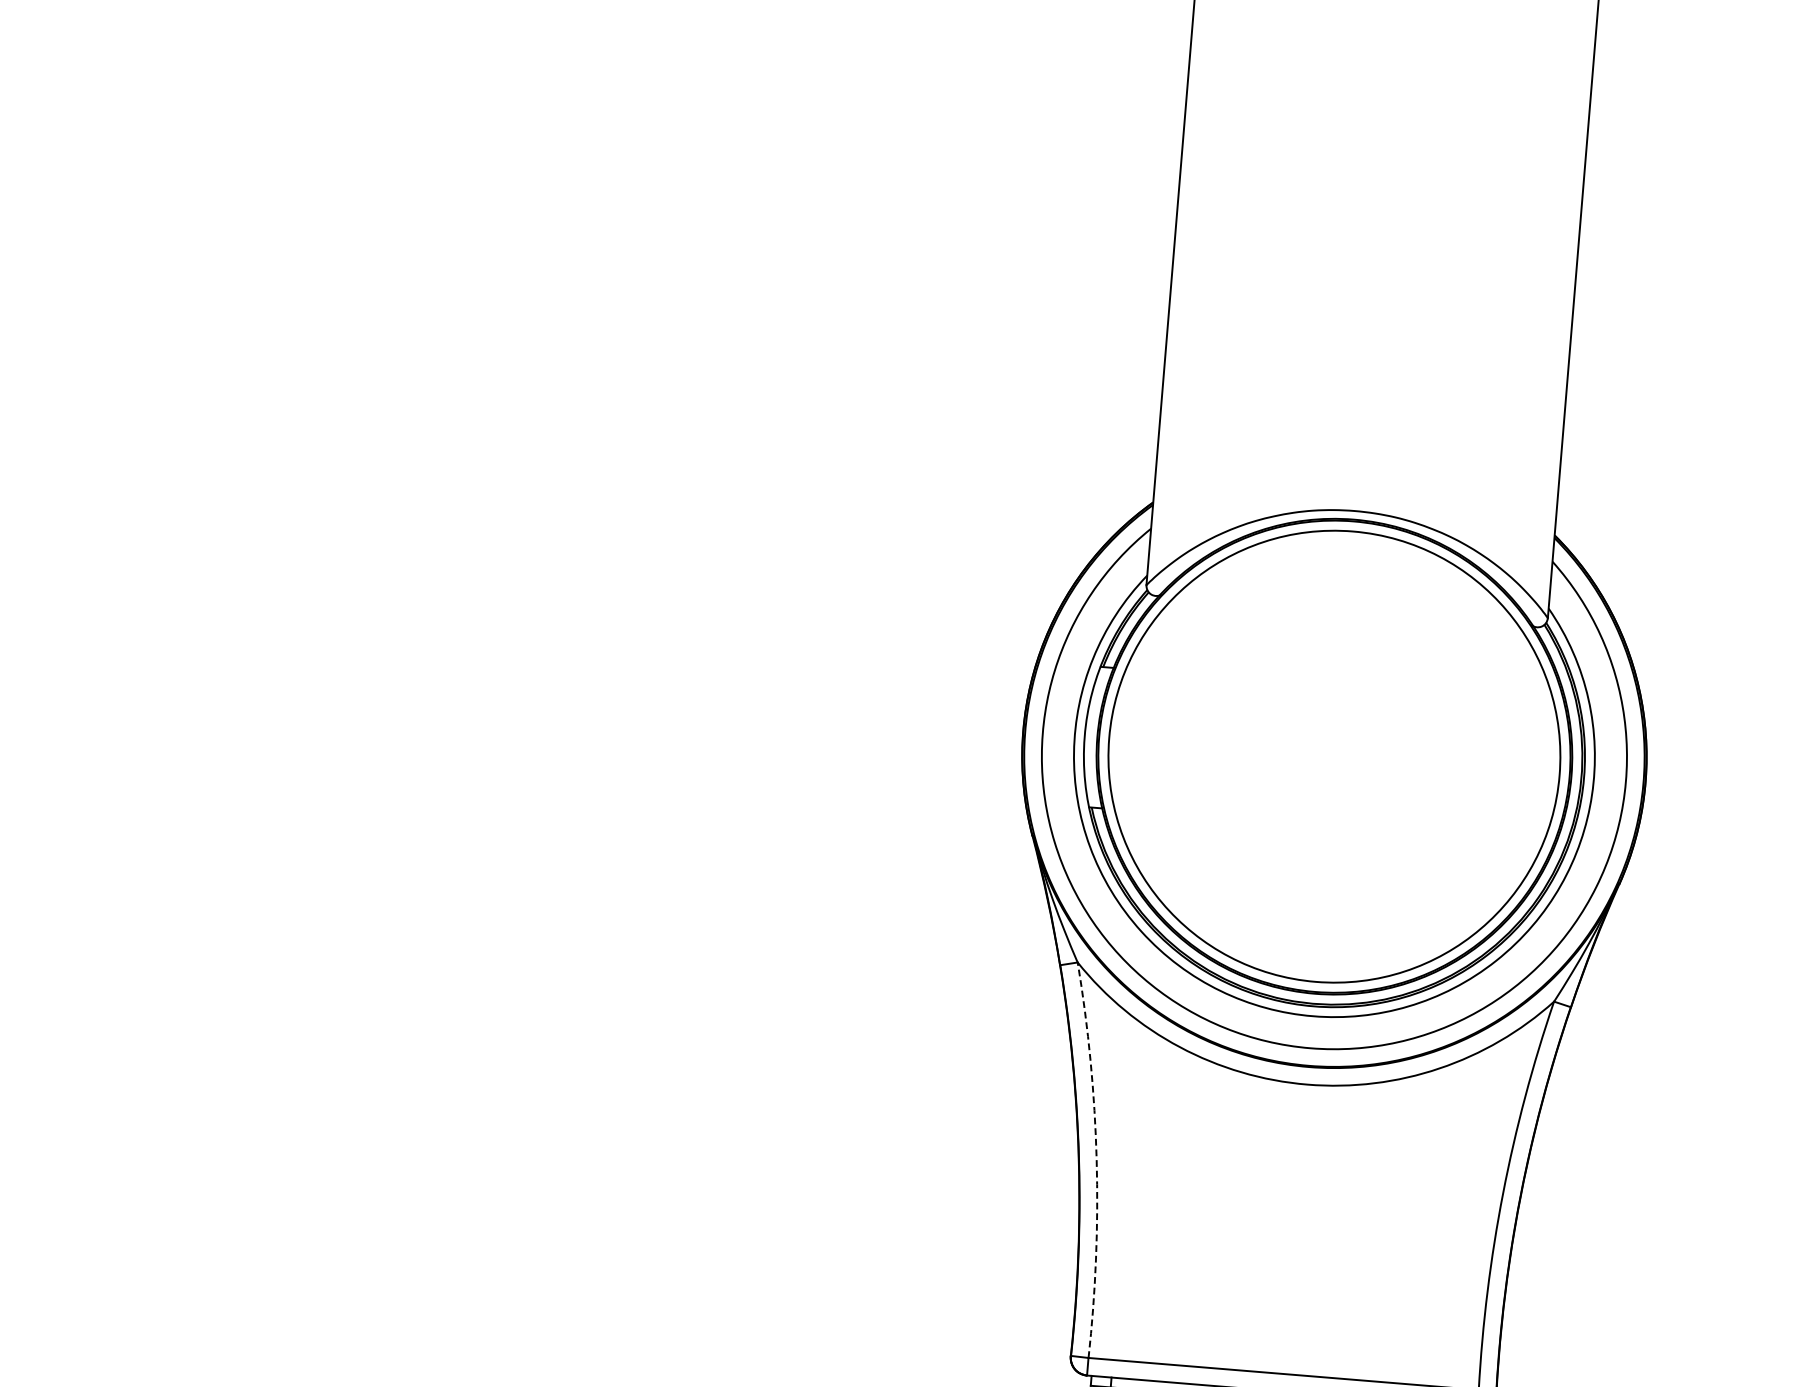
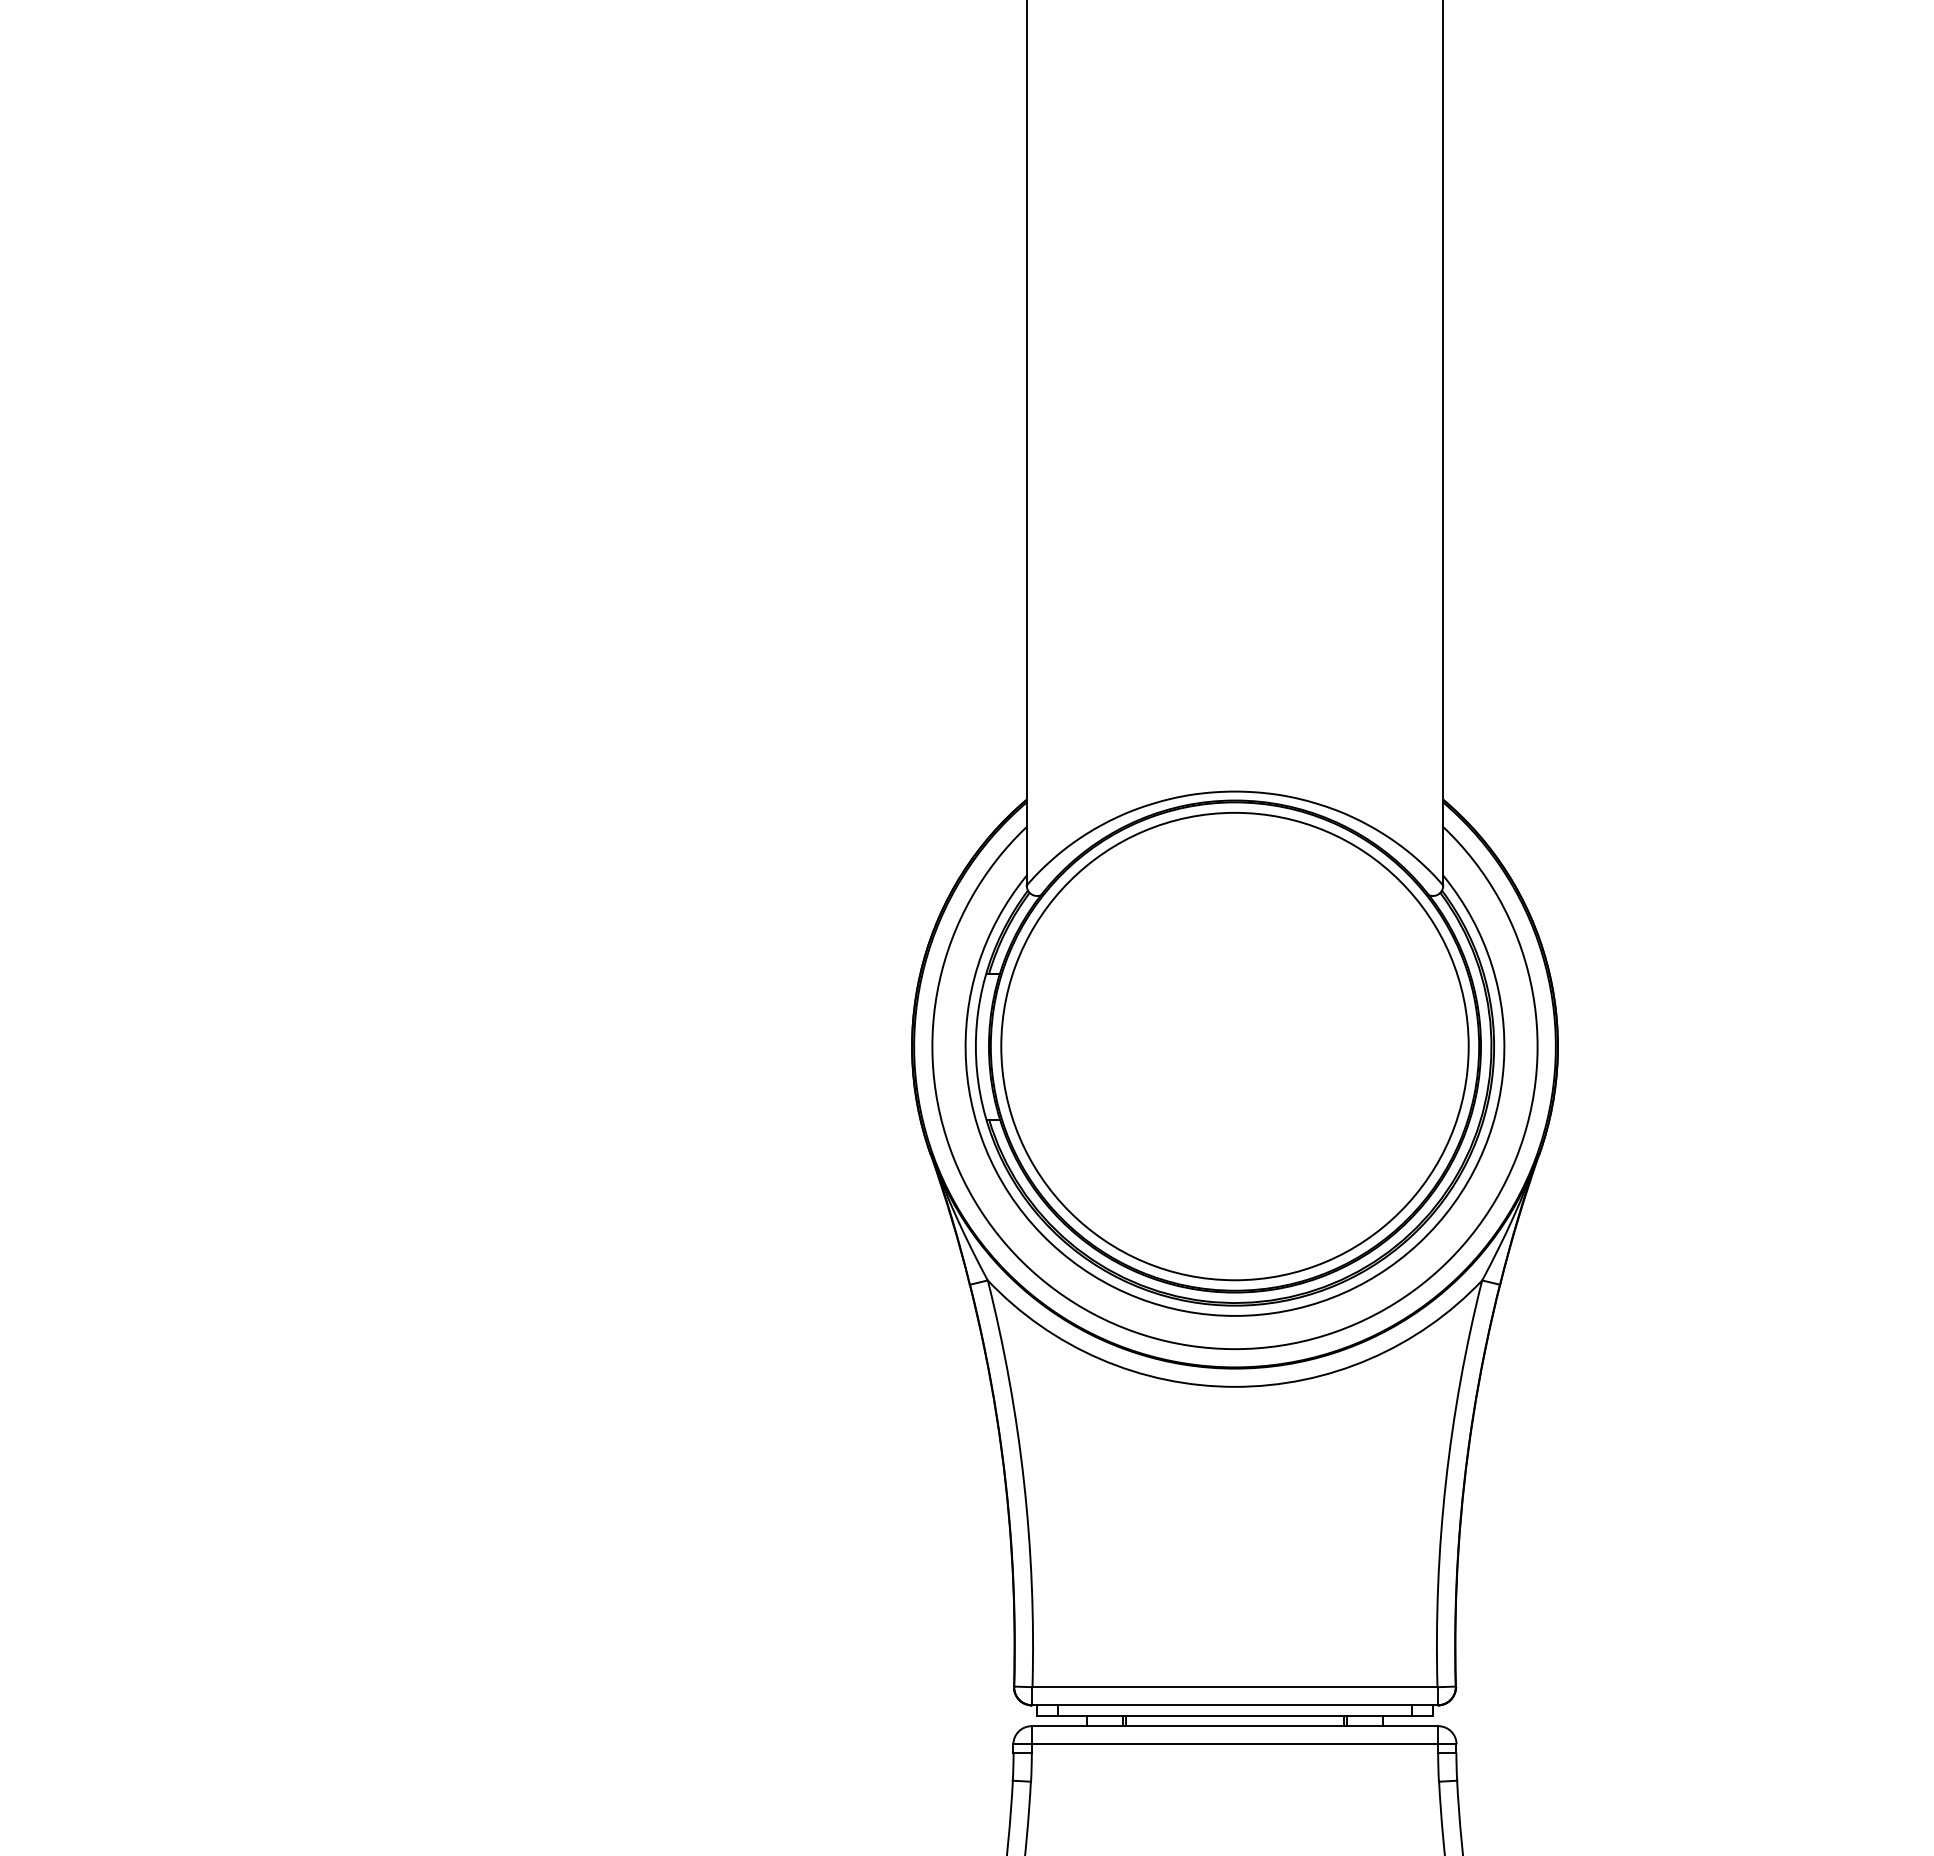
arc: (1097, 1160) -> (1024, 1482), dashed -> solid

